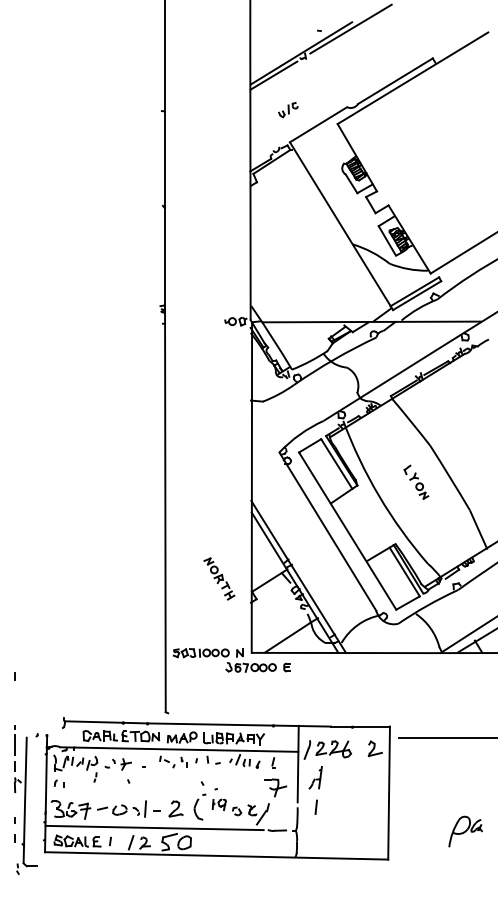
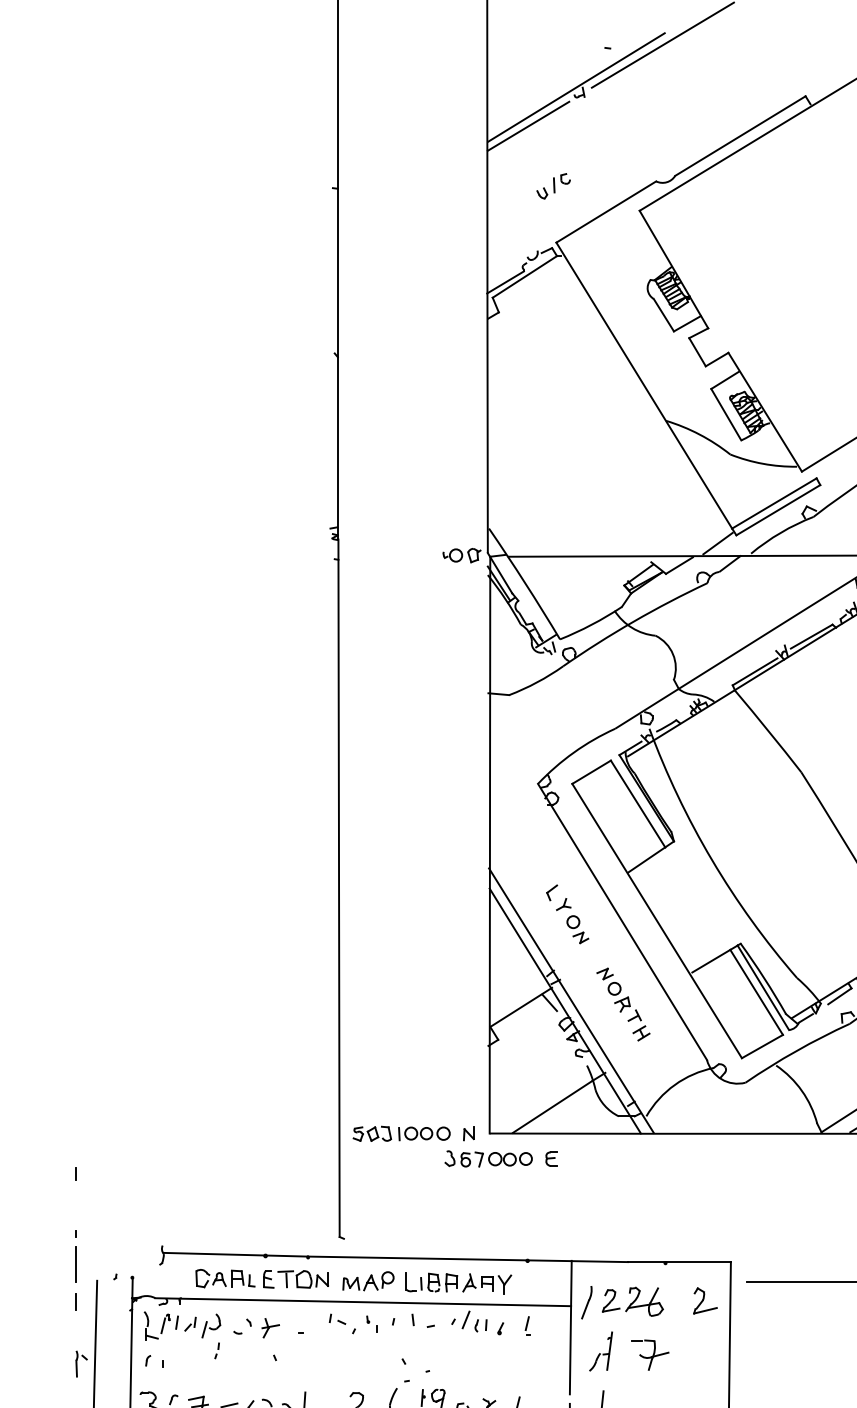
part: (416, 481) -> (567, 912), moved
part: (219, 578) -> (623, 1003), moved
line: (14, 748) -> (75, 1270), moved
part: (275, 787) -> (649, 1354), moved

